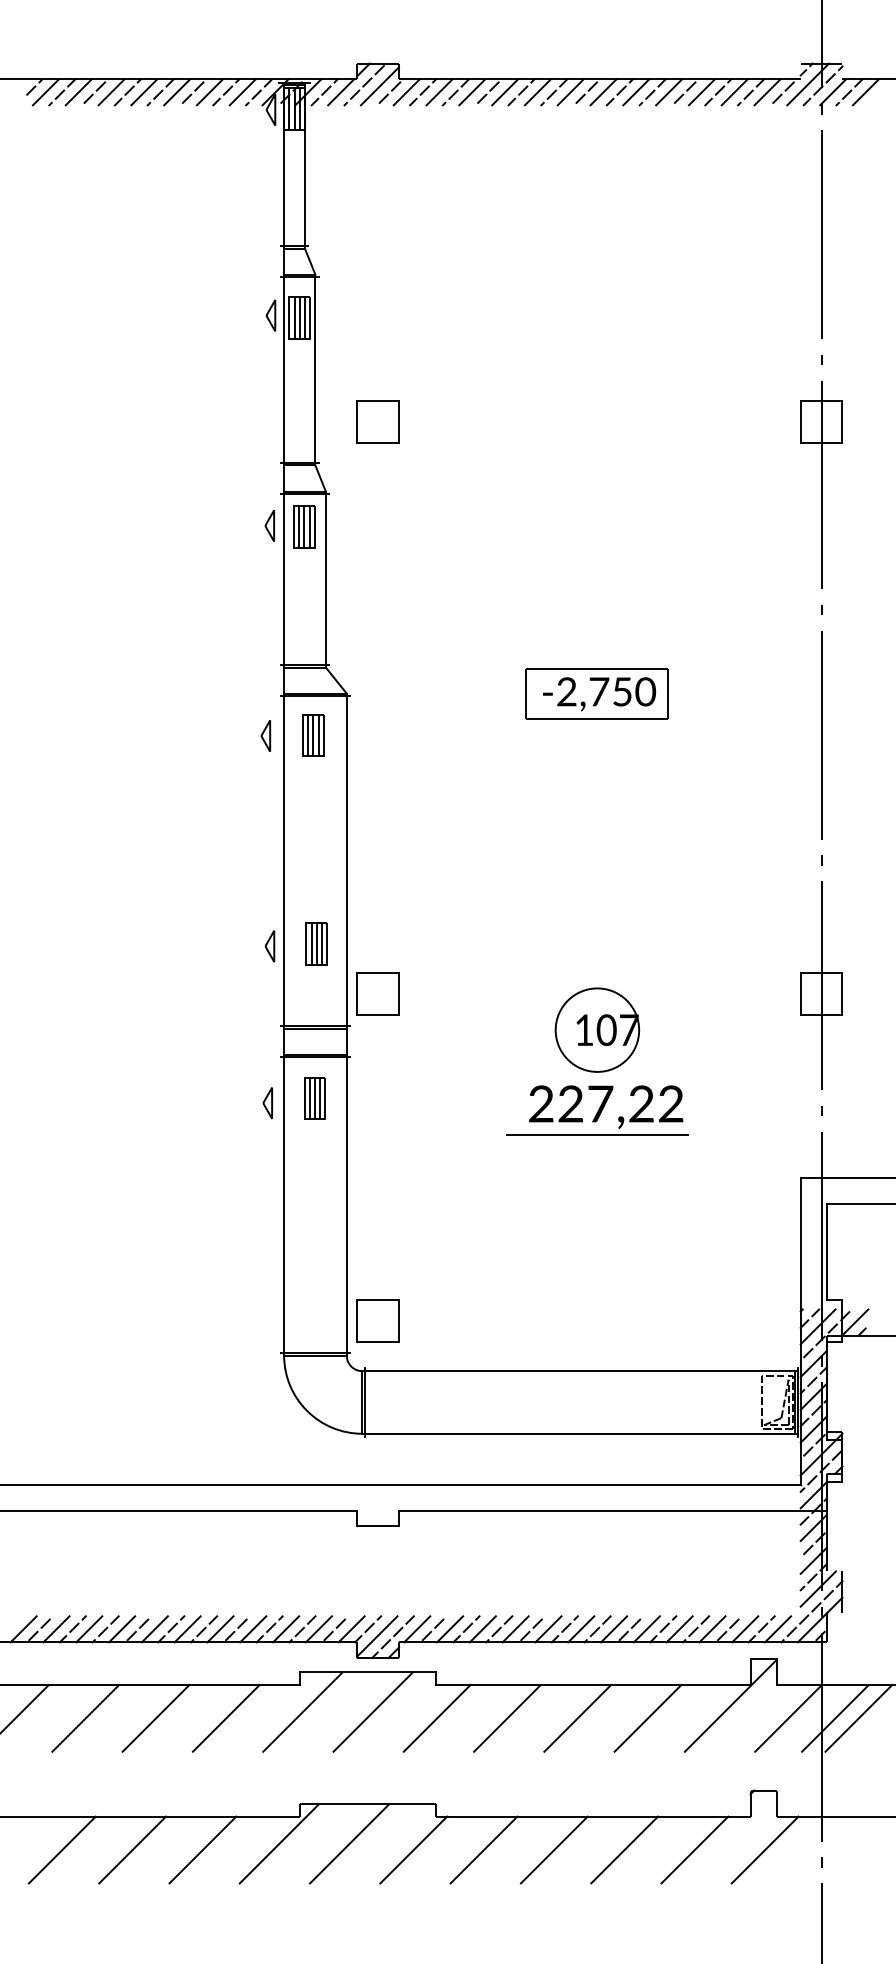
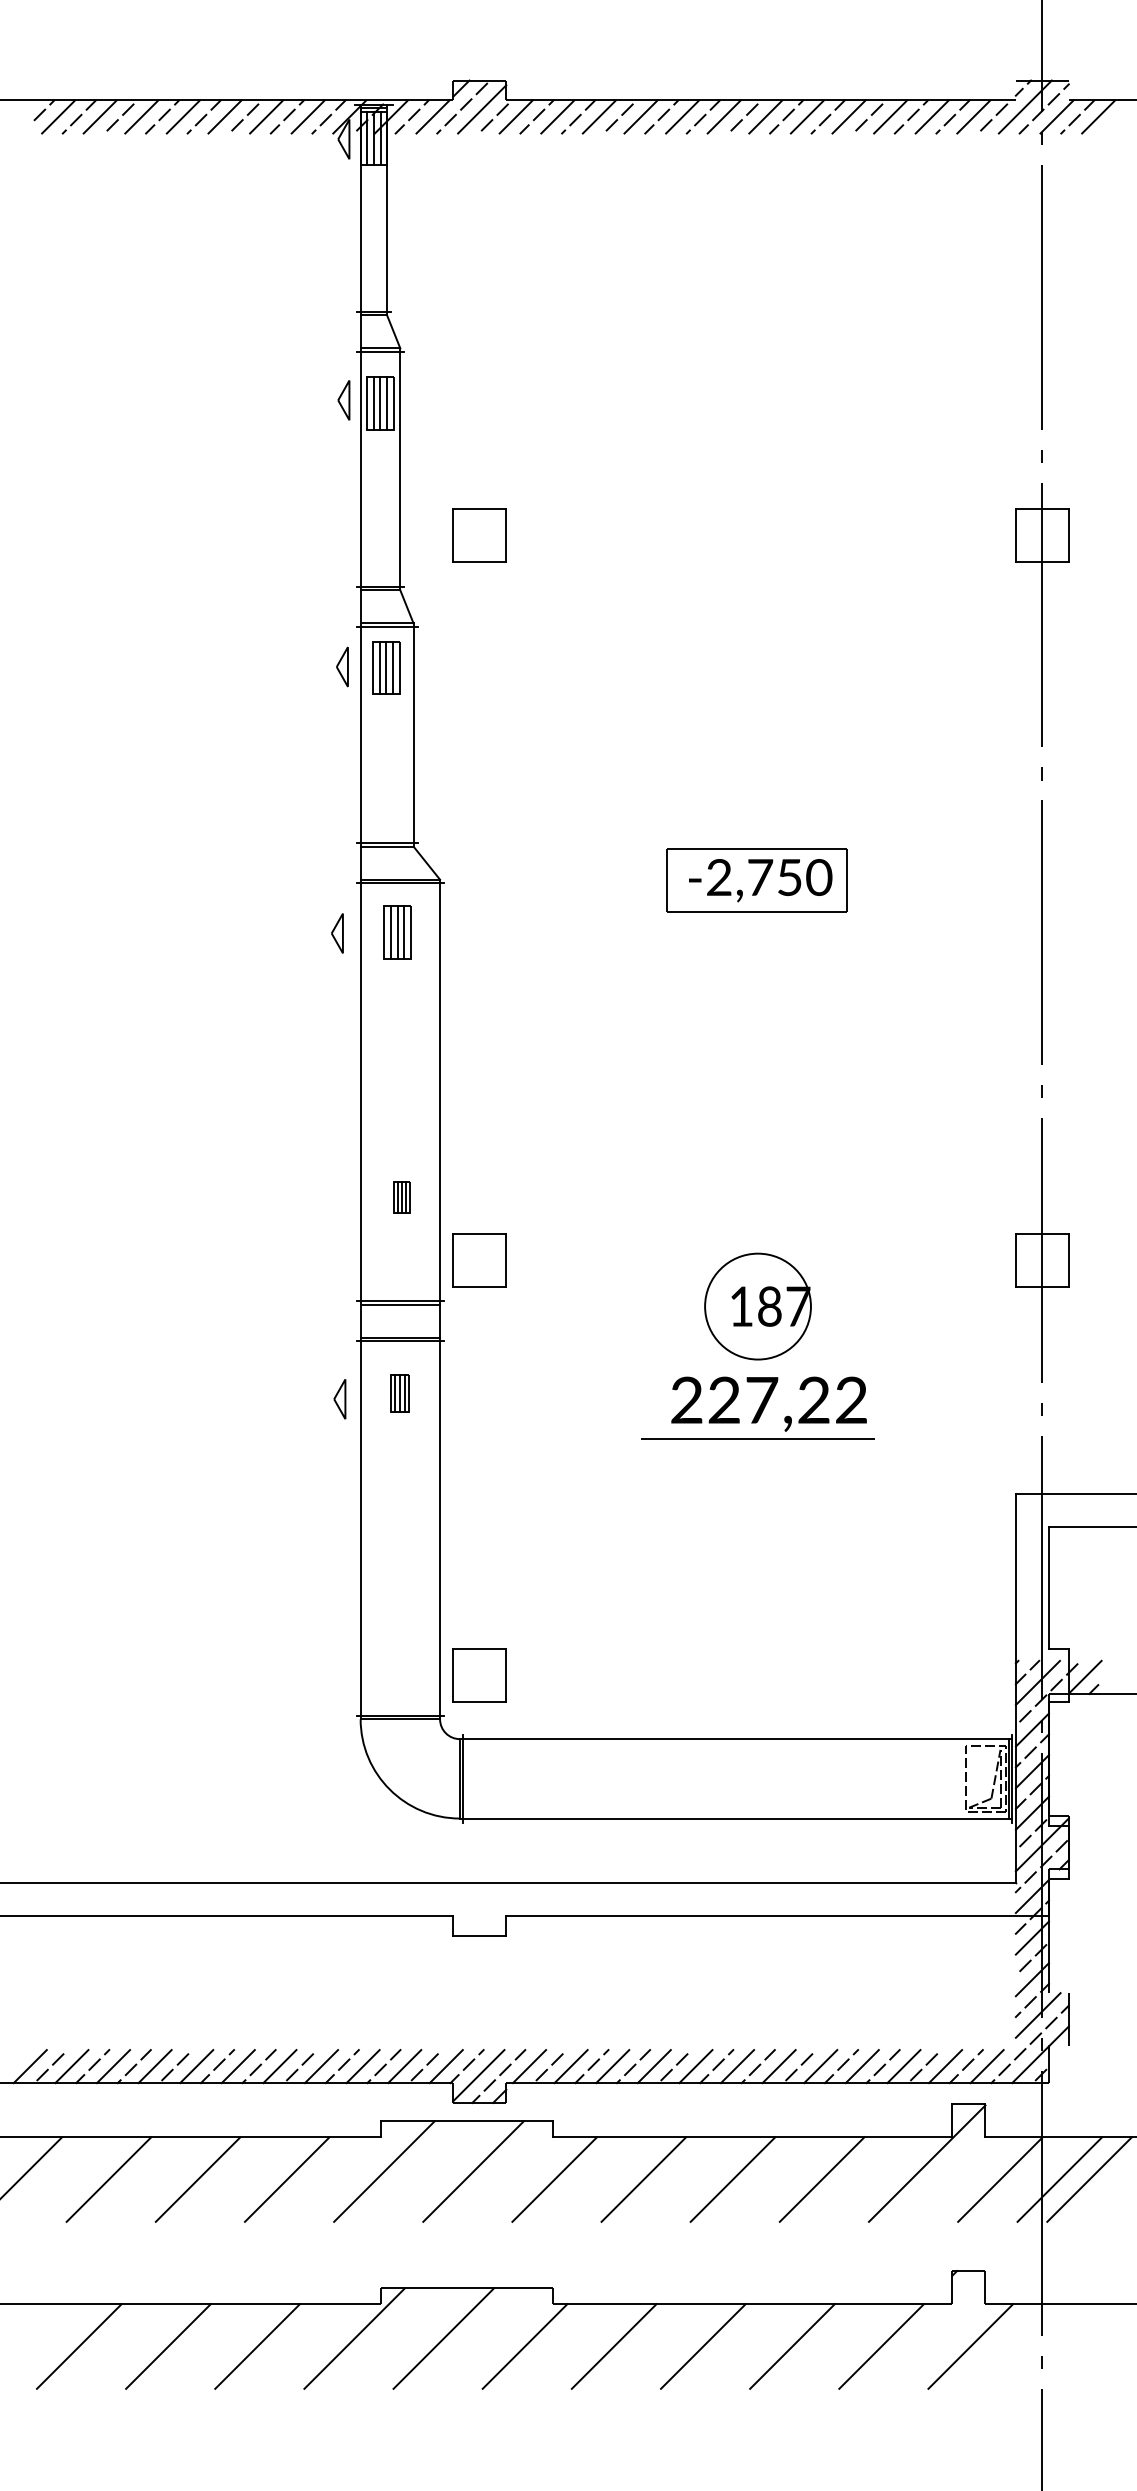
part: (316, 944) -> (401, 1197), size x0.6
part: (269, 946) -> (342, 1200), removed
text: (606, 1030) -> (769, 1306), 107 -> 187
part: (314, 1098) -> (399, 1393), size x0.7

